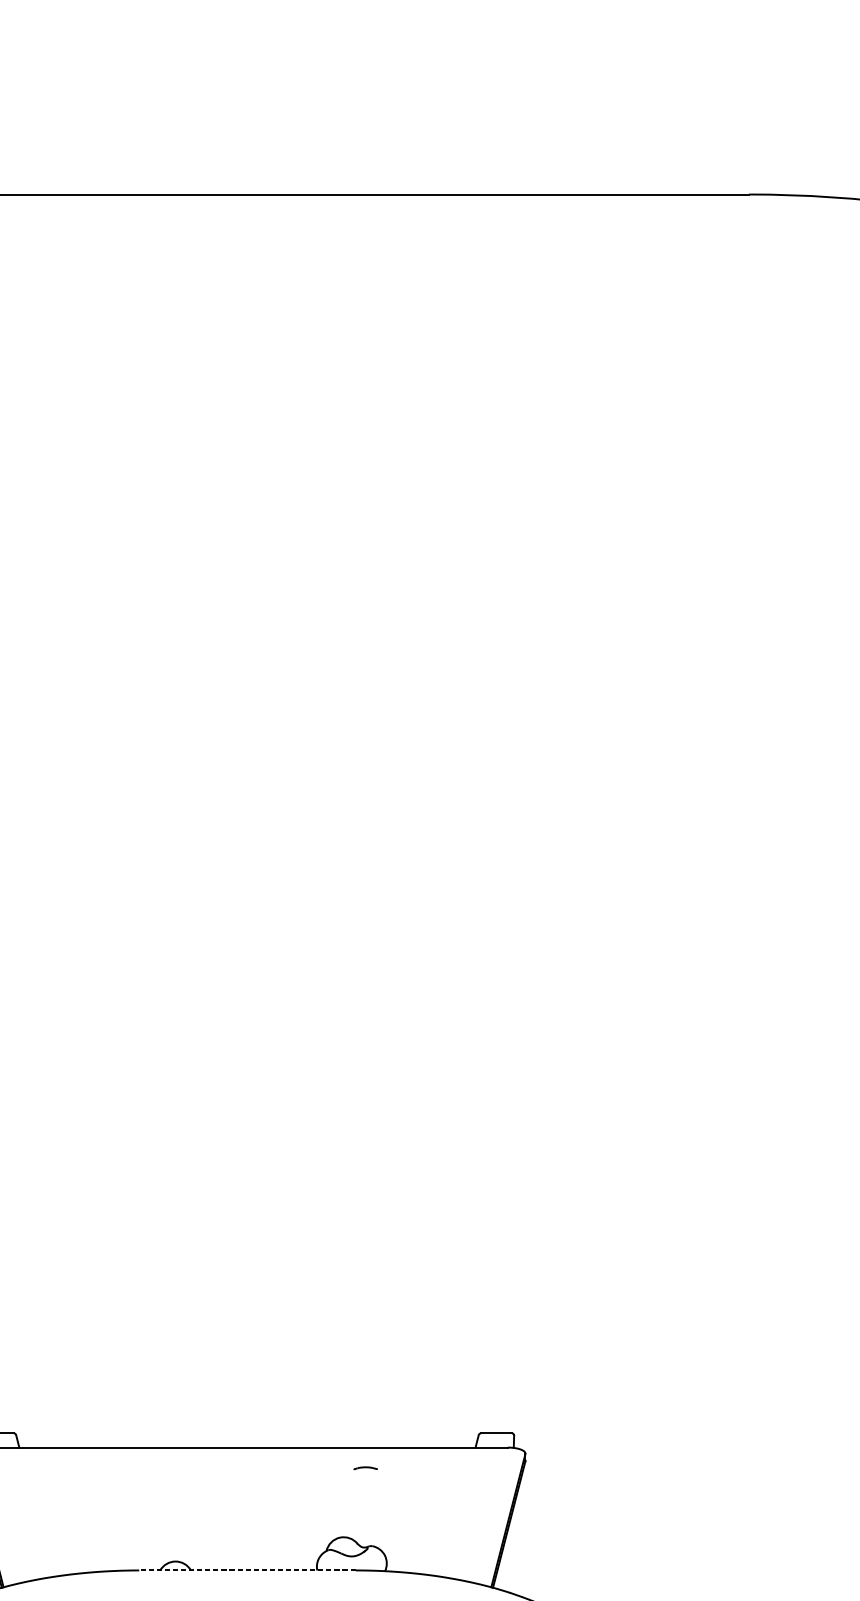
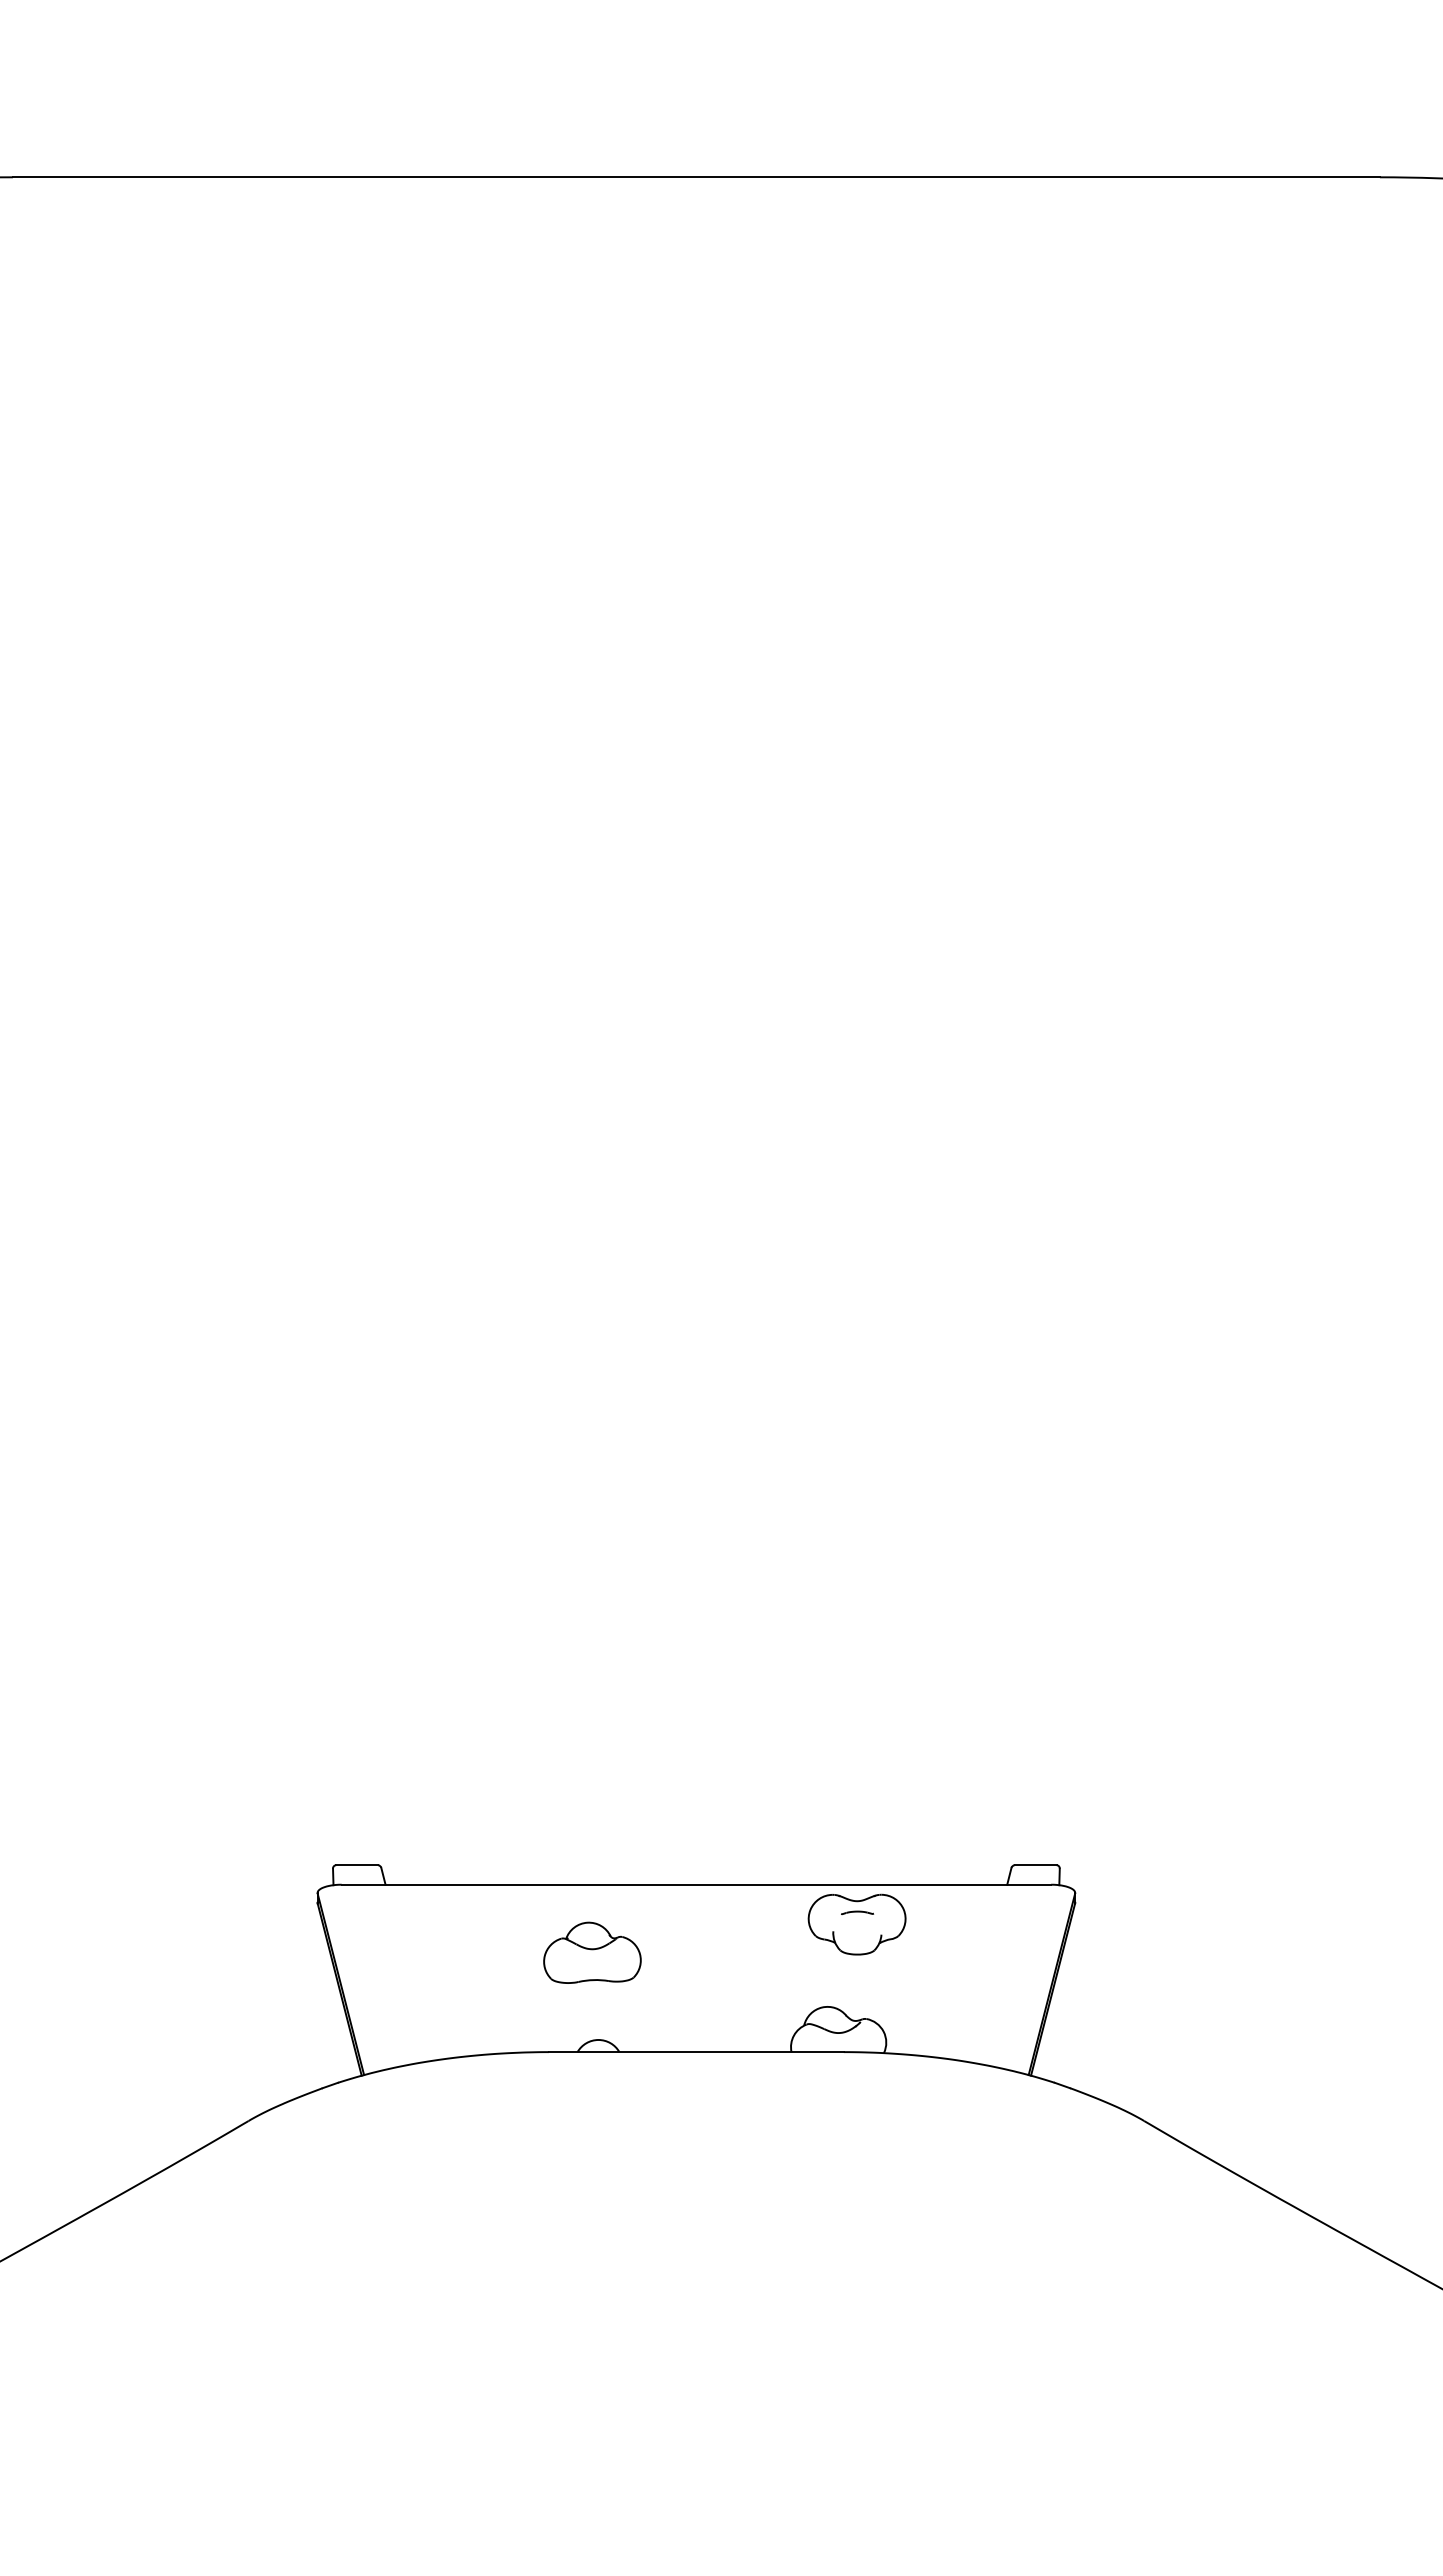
part: (364, 1476) -> (856, 1924), added
part: (171, 1497) -> (592, 1952), added
line: (246, 1570) -> (695, 2052), dashed -> solid

